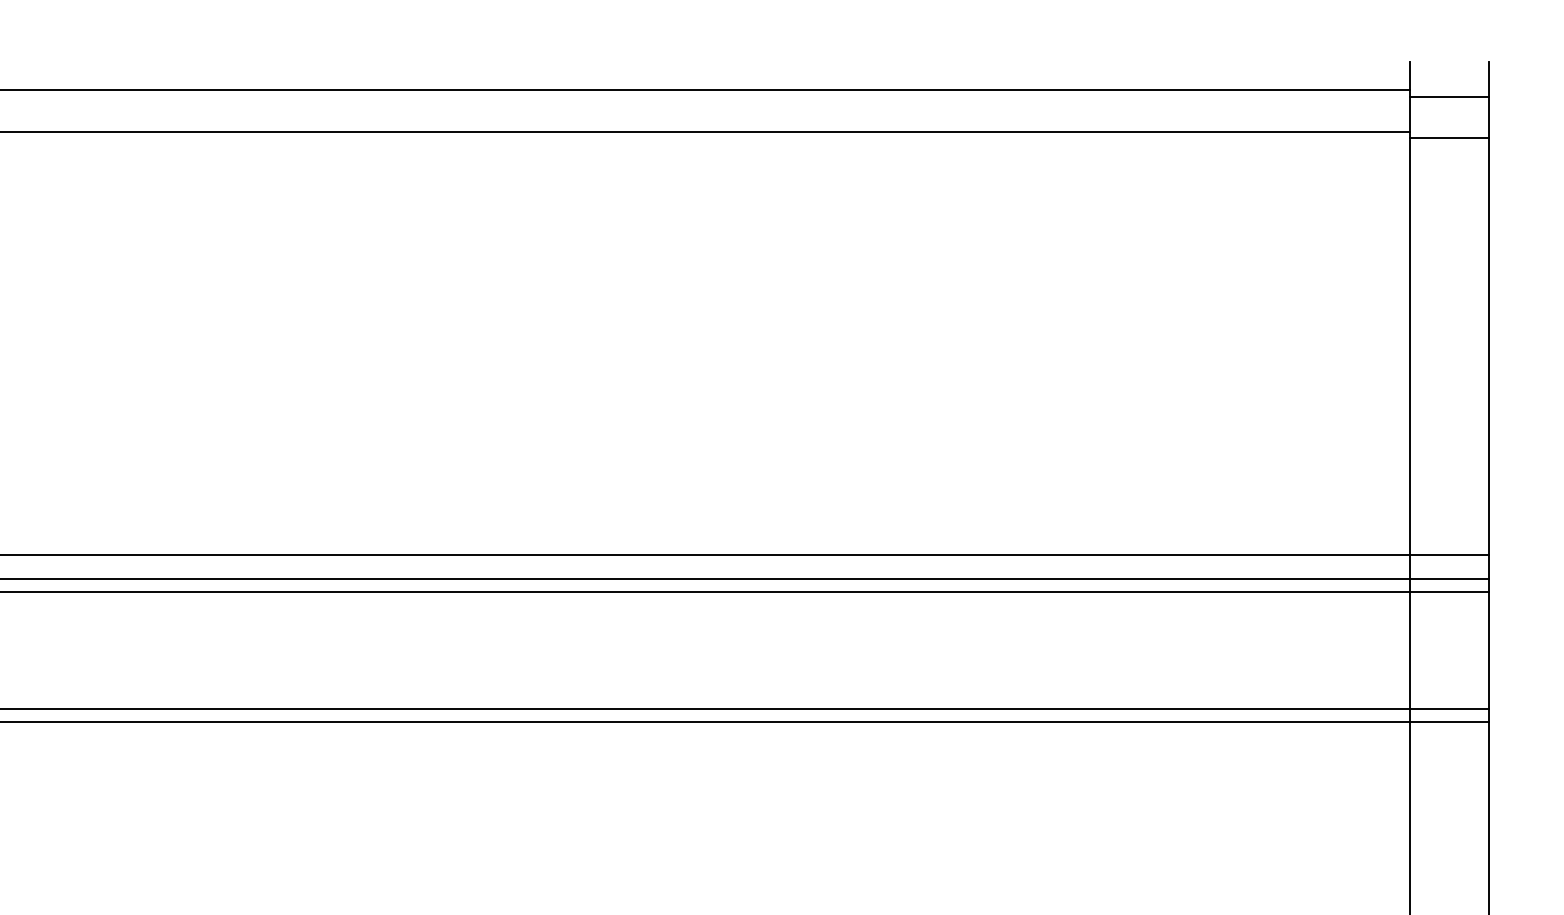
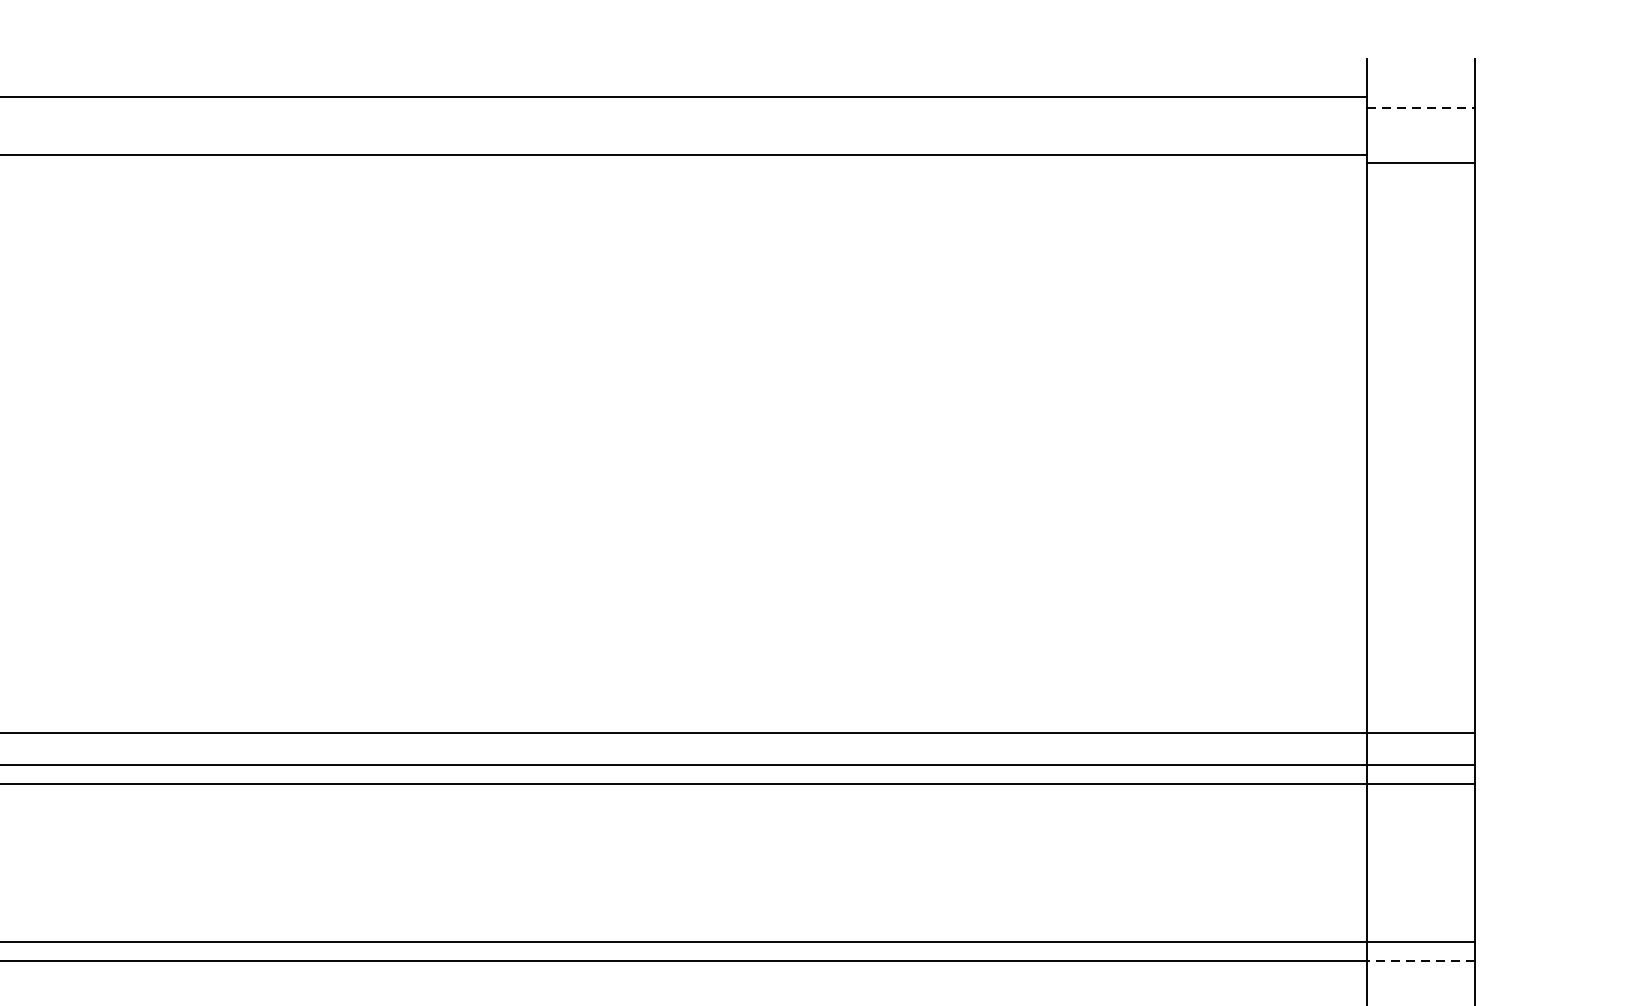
line: (1449, 97) -> (1421, 107), solid -> dashed
line: (1449, 722) -> (1421, 961), solid -> dashed

